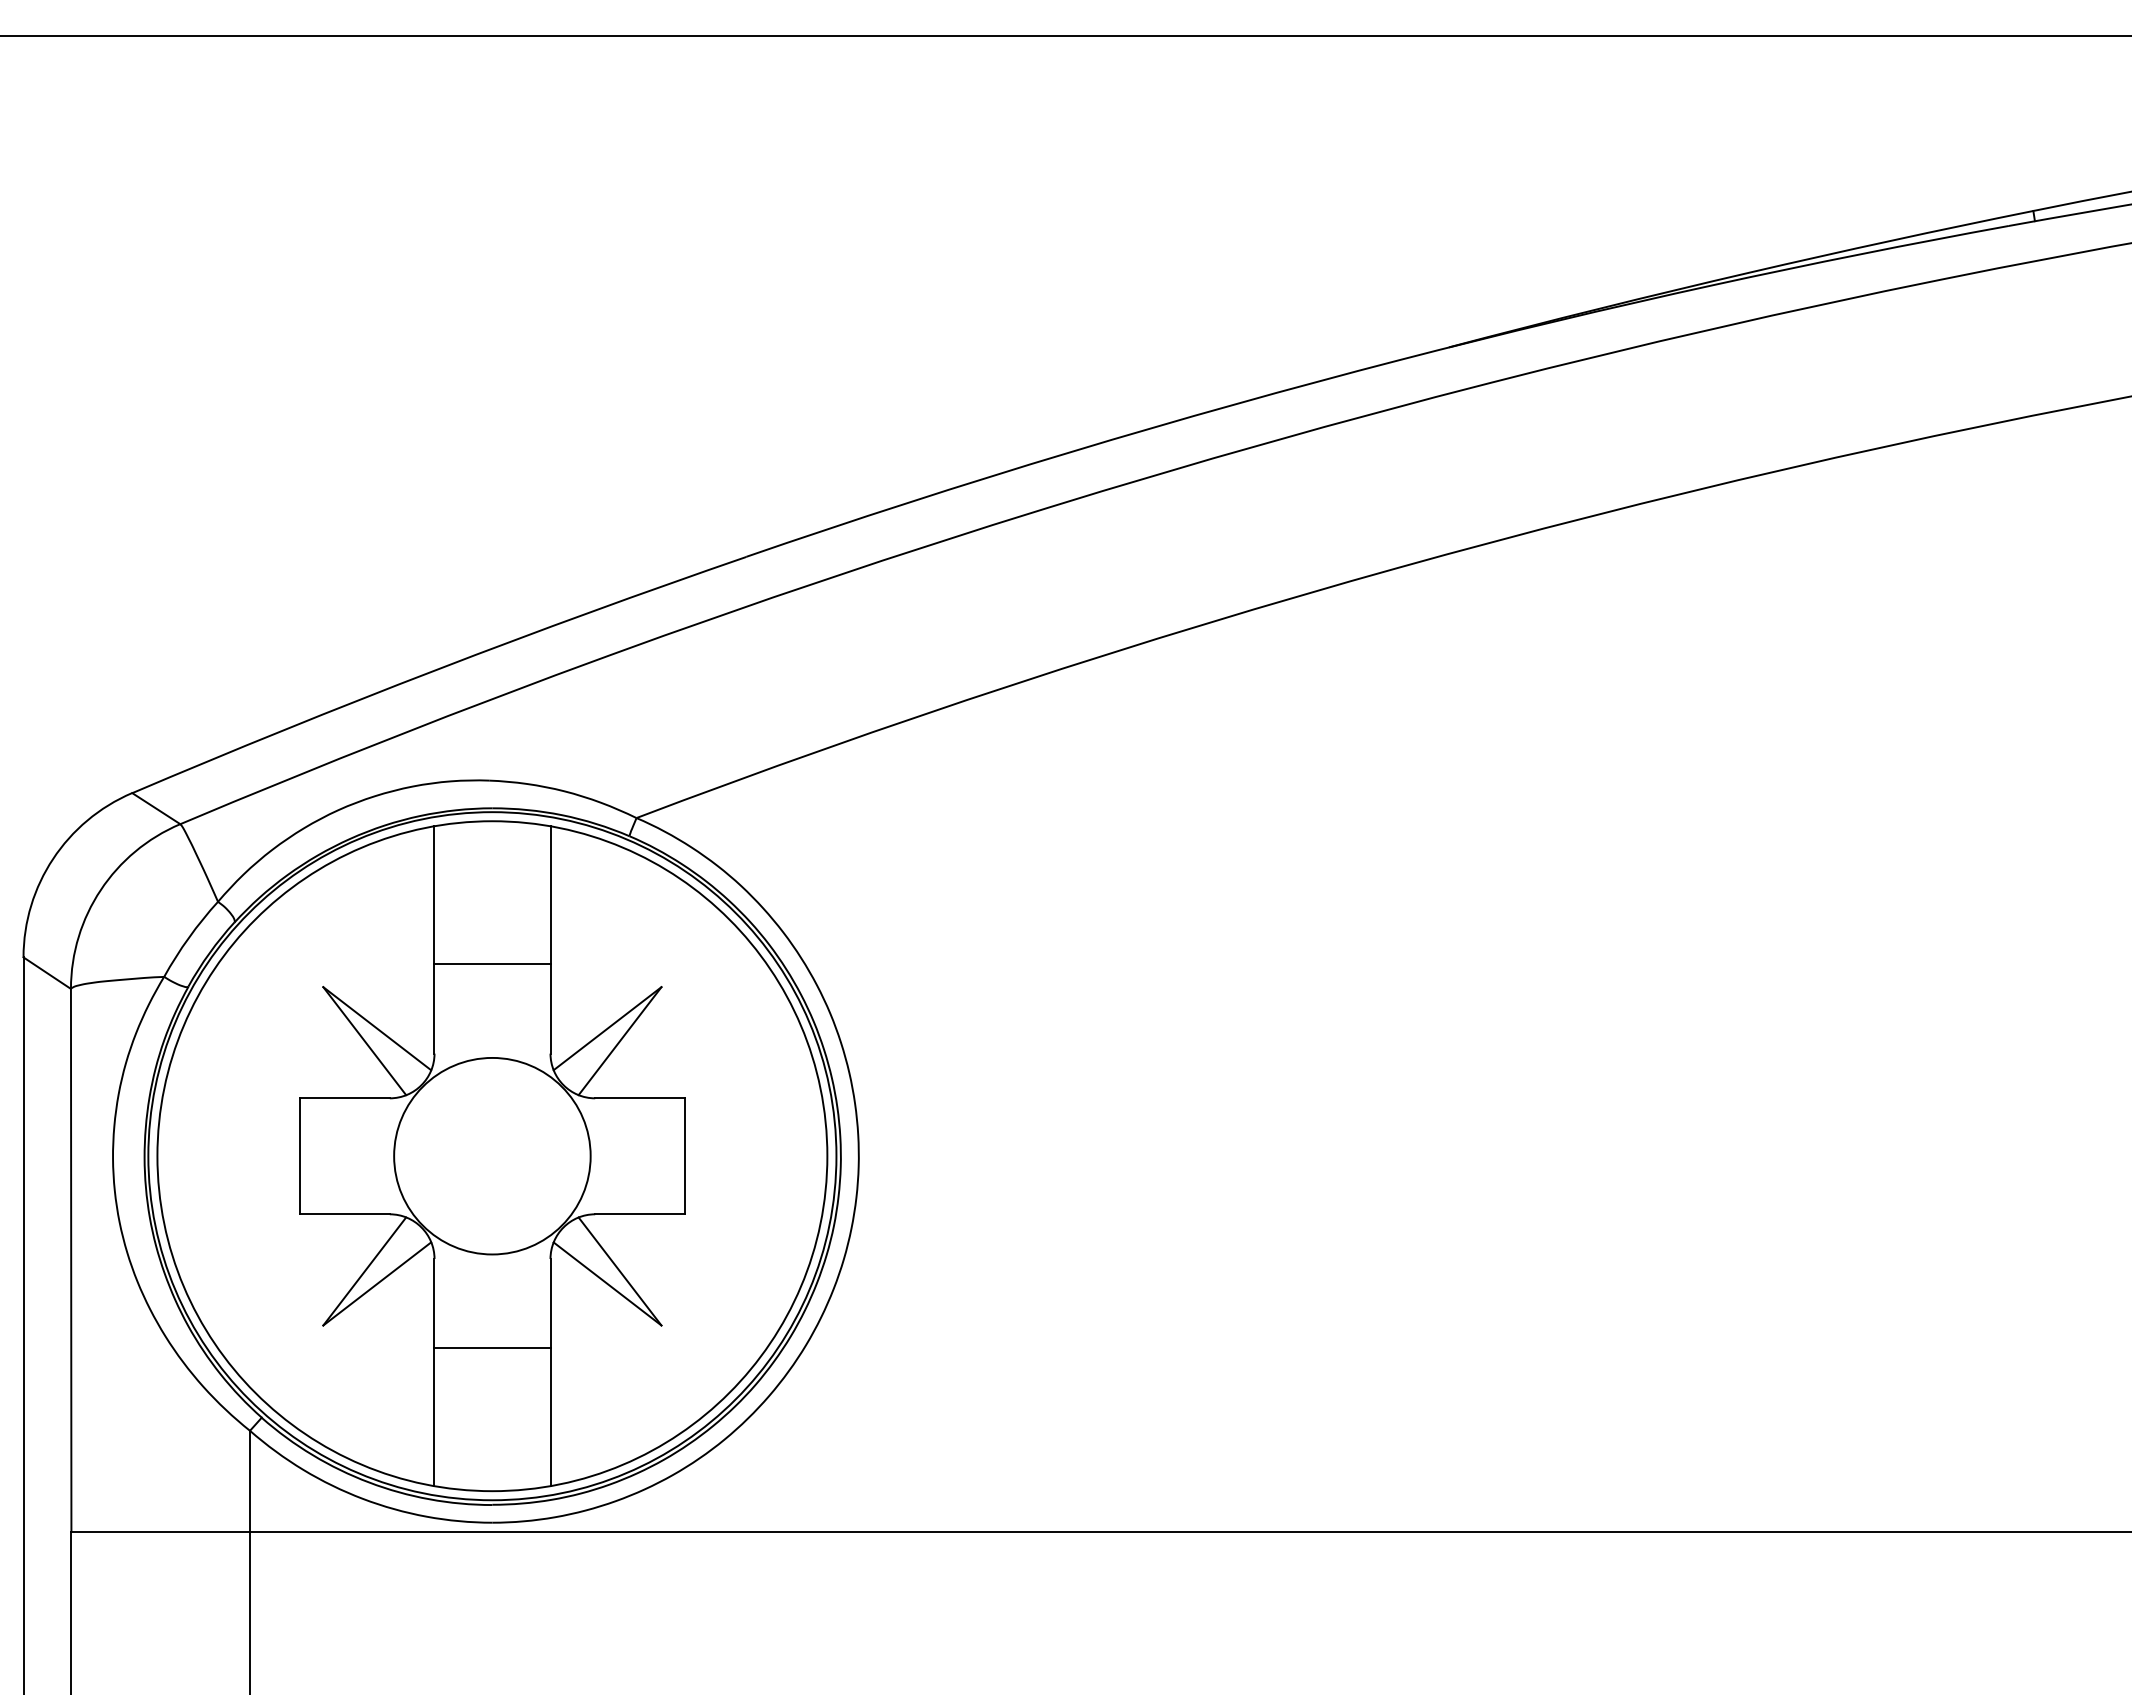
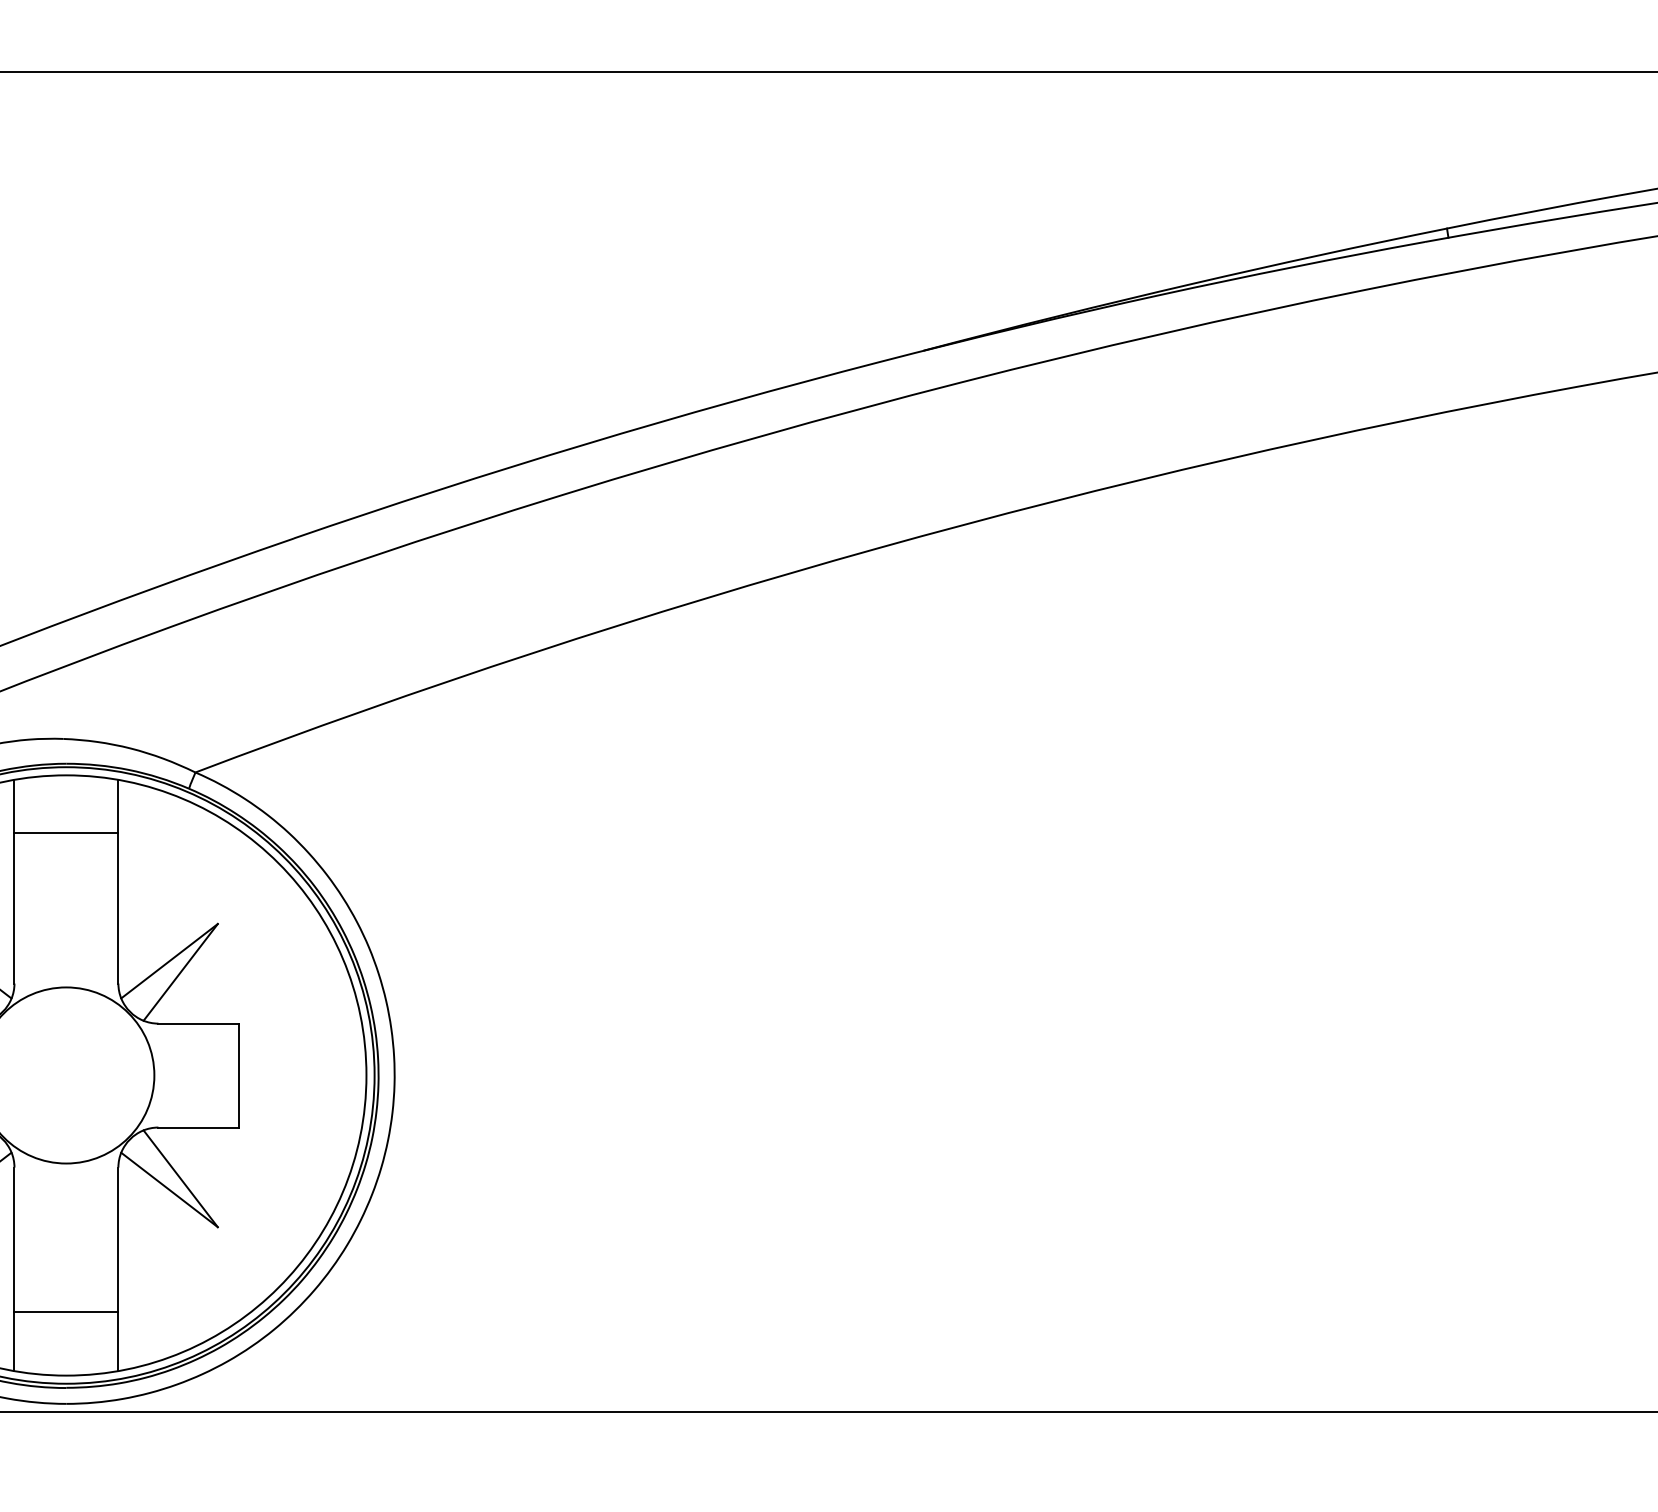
line: (492, 964) -> (66, 832), moved
line: (492, 1348) -> (66, 1312), moved

